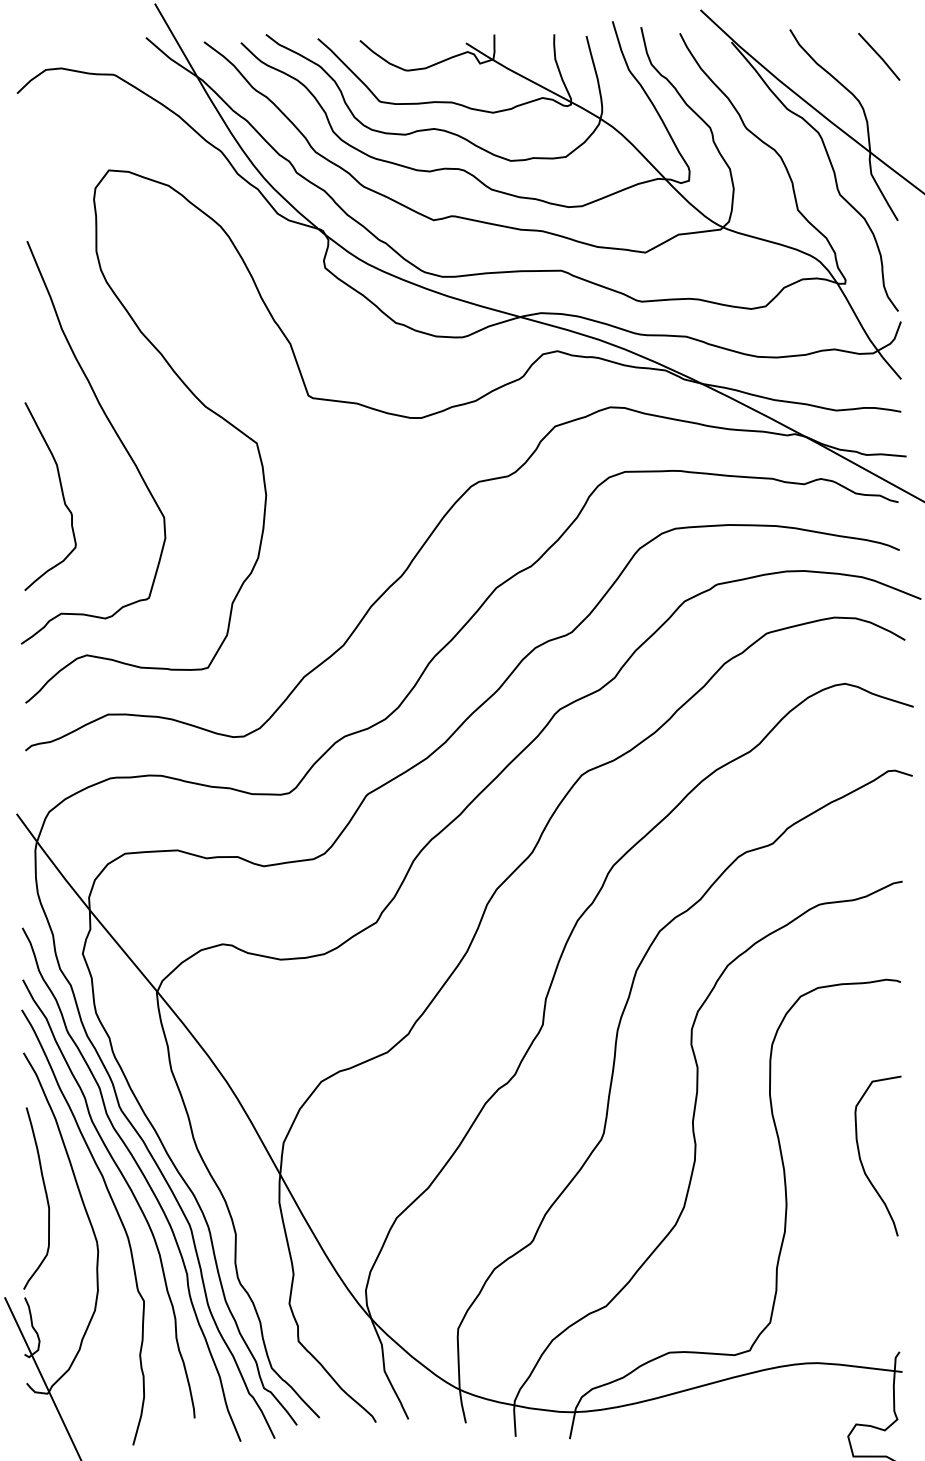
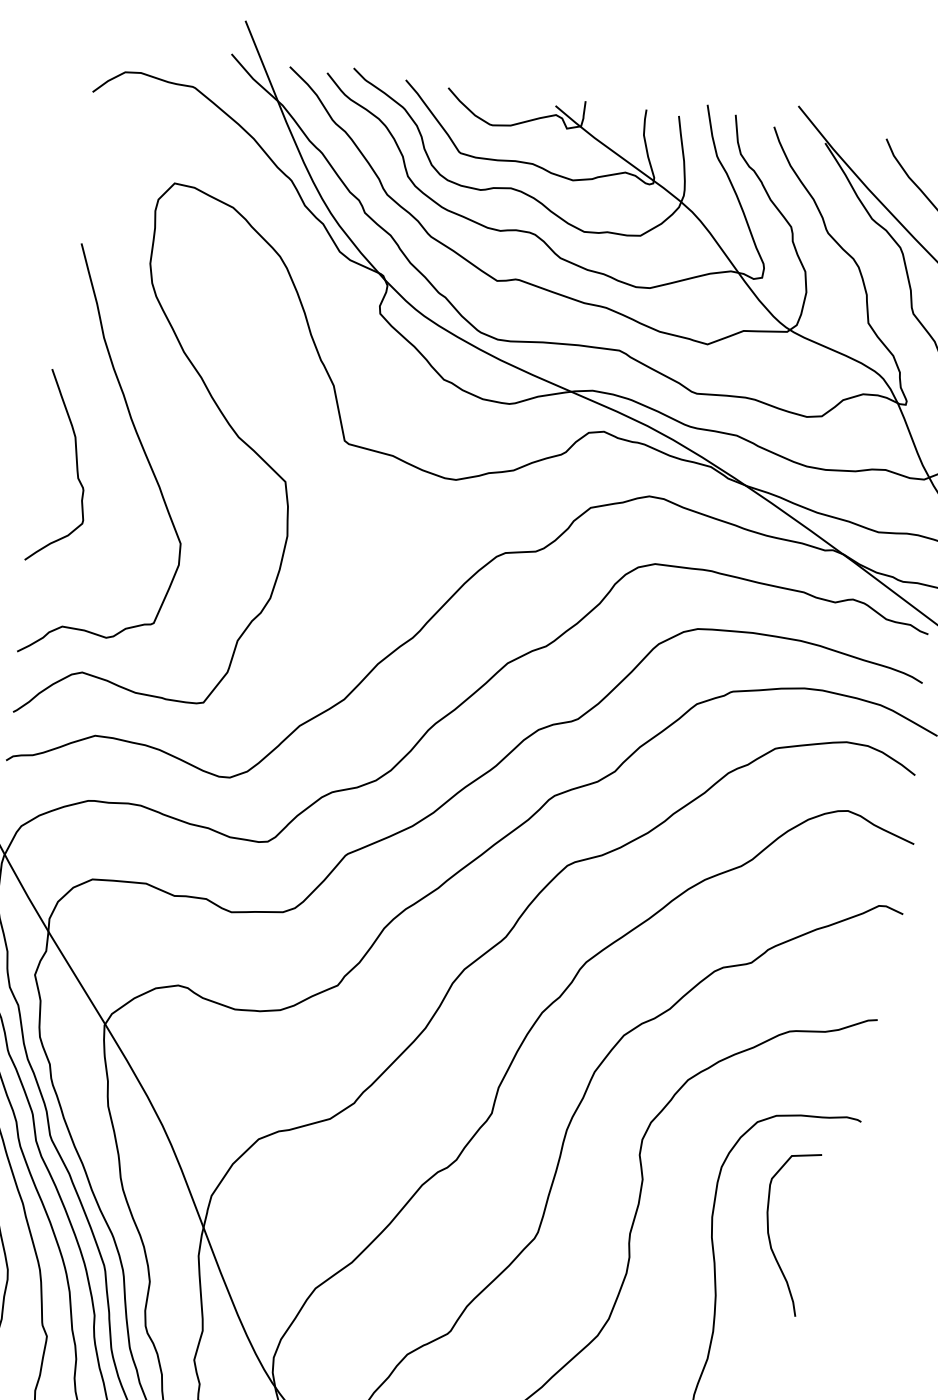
curve: (61, 493) -> (75, 466), moved
curve: (861, 1159) -> (769, 1233), moved

